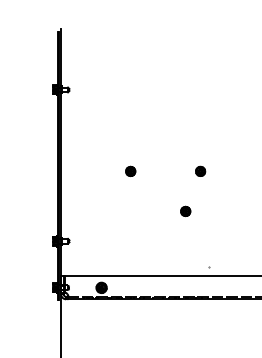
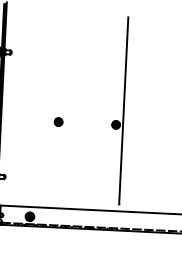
line: (208, 153) -> (123, 110), added
part: (185, 211) -> (102, 157), removed

